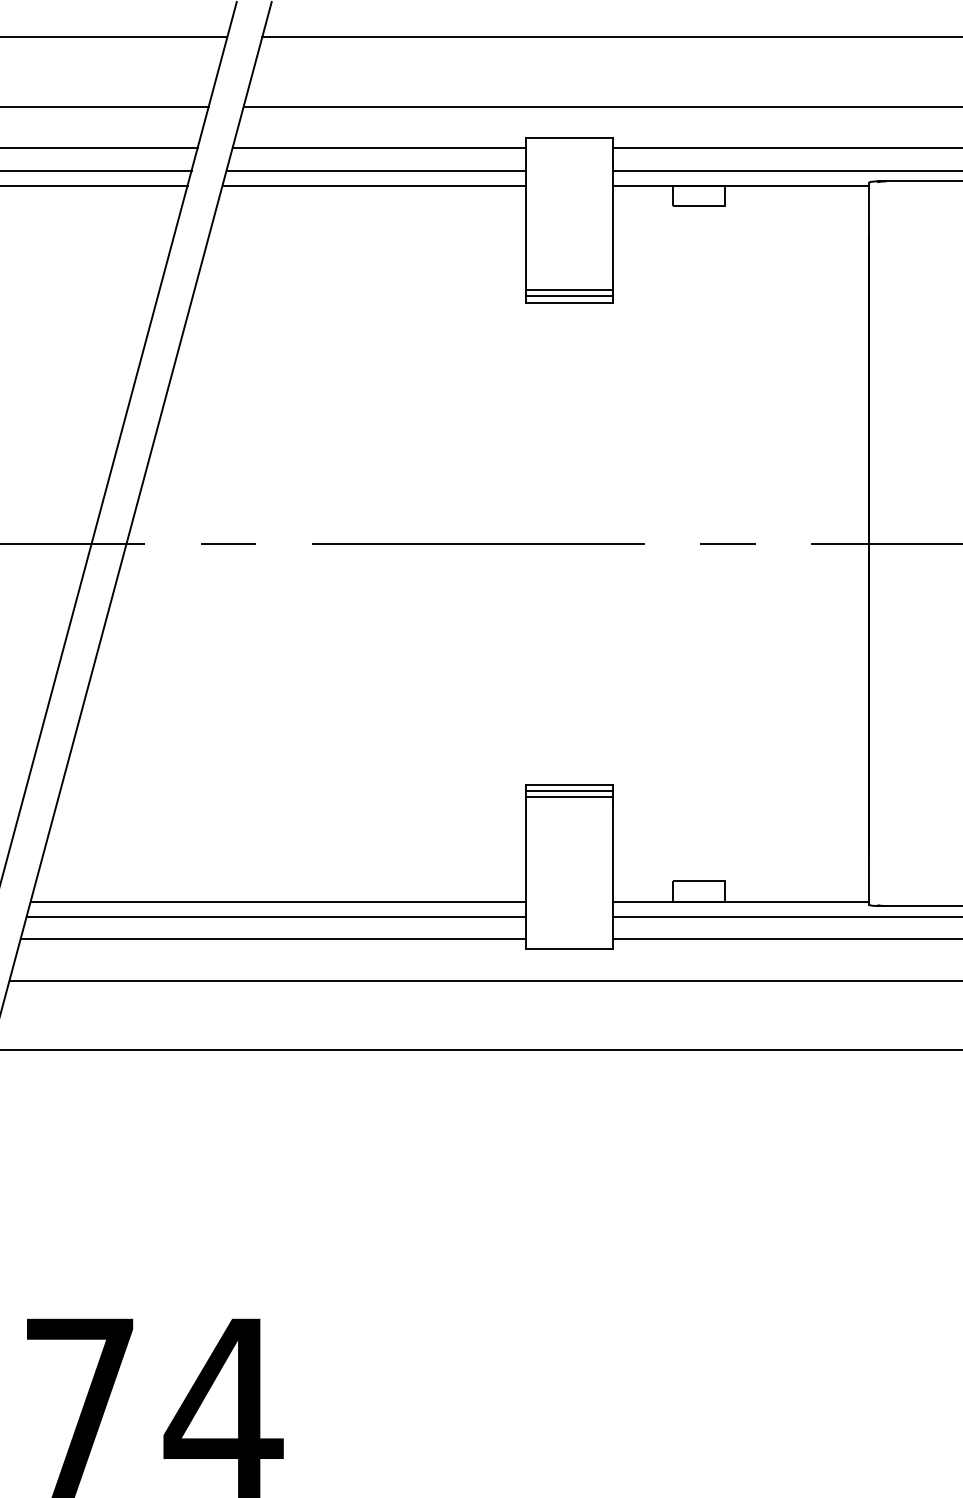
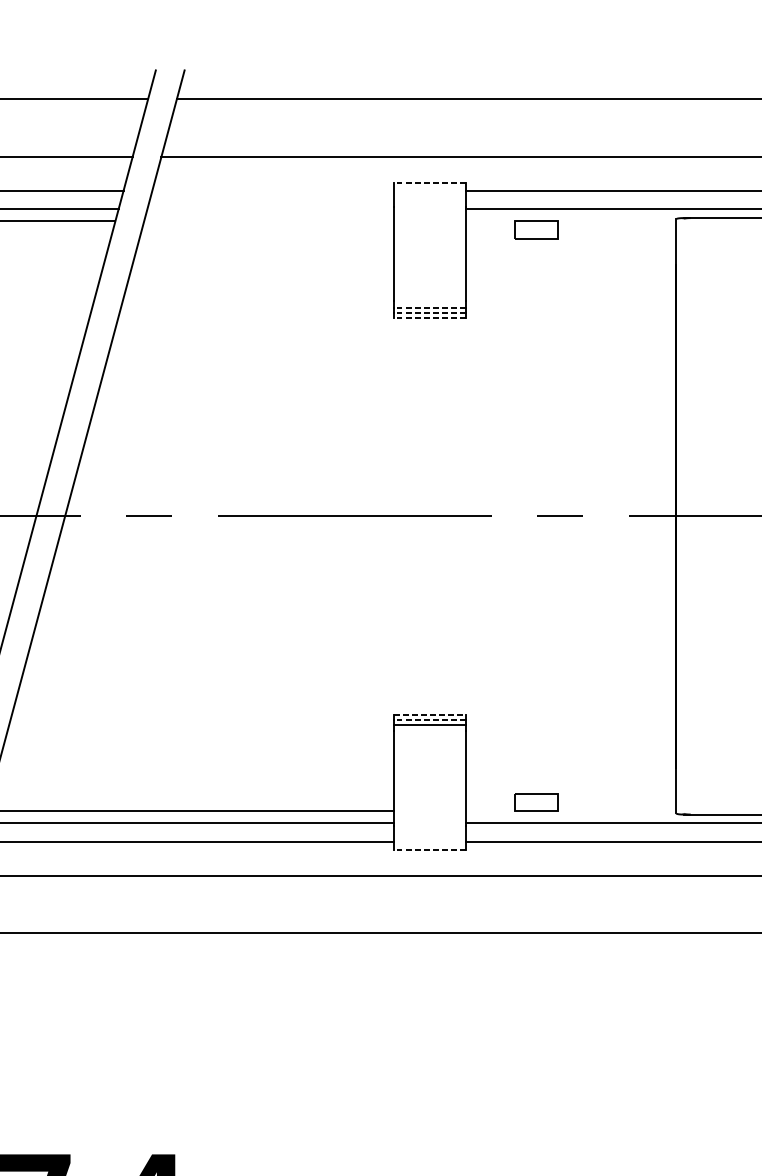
line: (569, 138) -> (429, 182), solid -> dashed
line: (379, 147) -> (273, 190), removed
line: (376, 170) -> (270, 209), removed
line: (374, 185) -> (269, 221), removed
line: (741, 185) -> (571, 221), removed
line: (569, 290) -> (429, 307), solid -> dashed
line: (569, 296) -> (429, 312), solid -> dashed
line: (569, 302) -> (429, 317), solid -> dashed
line: (569, 784) -> (429, 714), solid -> dashed
line: (569, 790) -> (429, 719), solid -> dashed
line: (741, 901) -> (571, 810), removed
line: (569, 949) -> (429, 850), solid -> dashed

